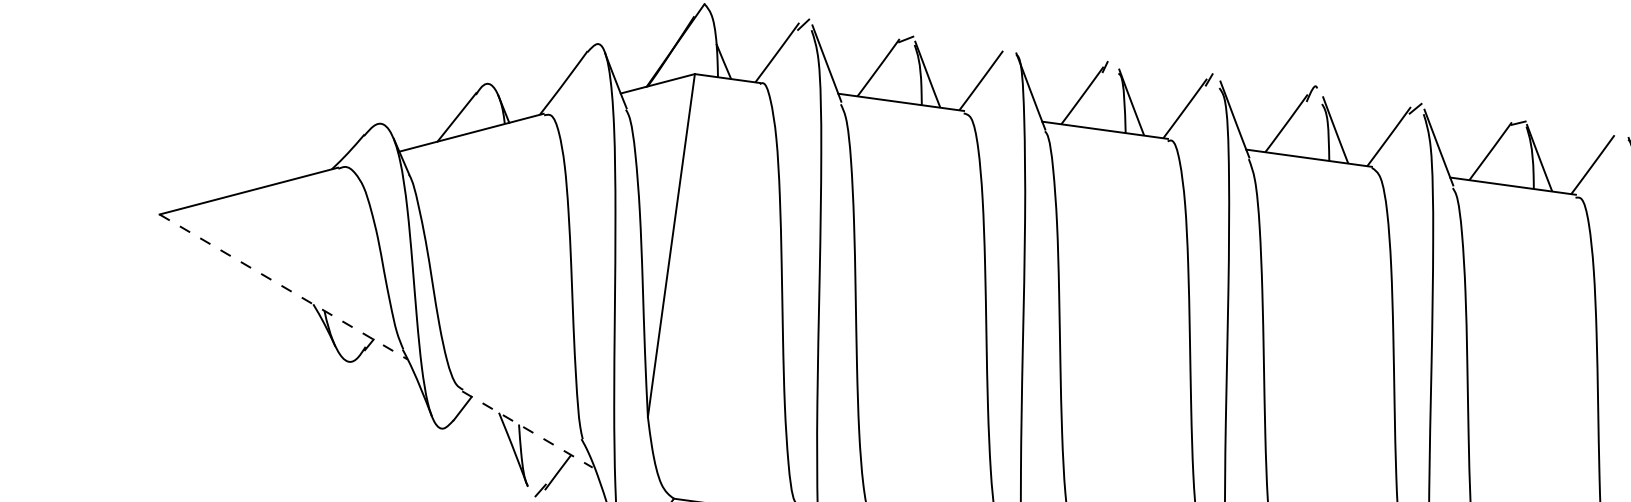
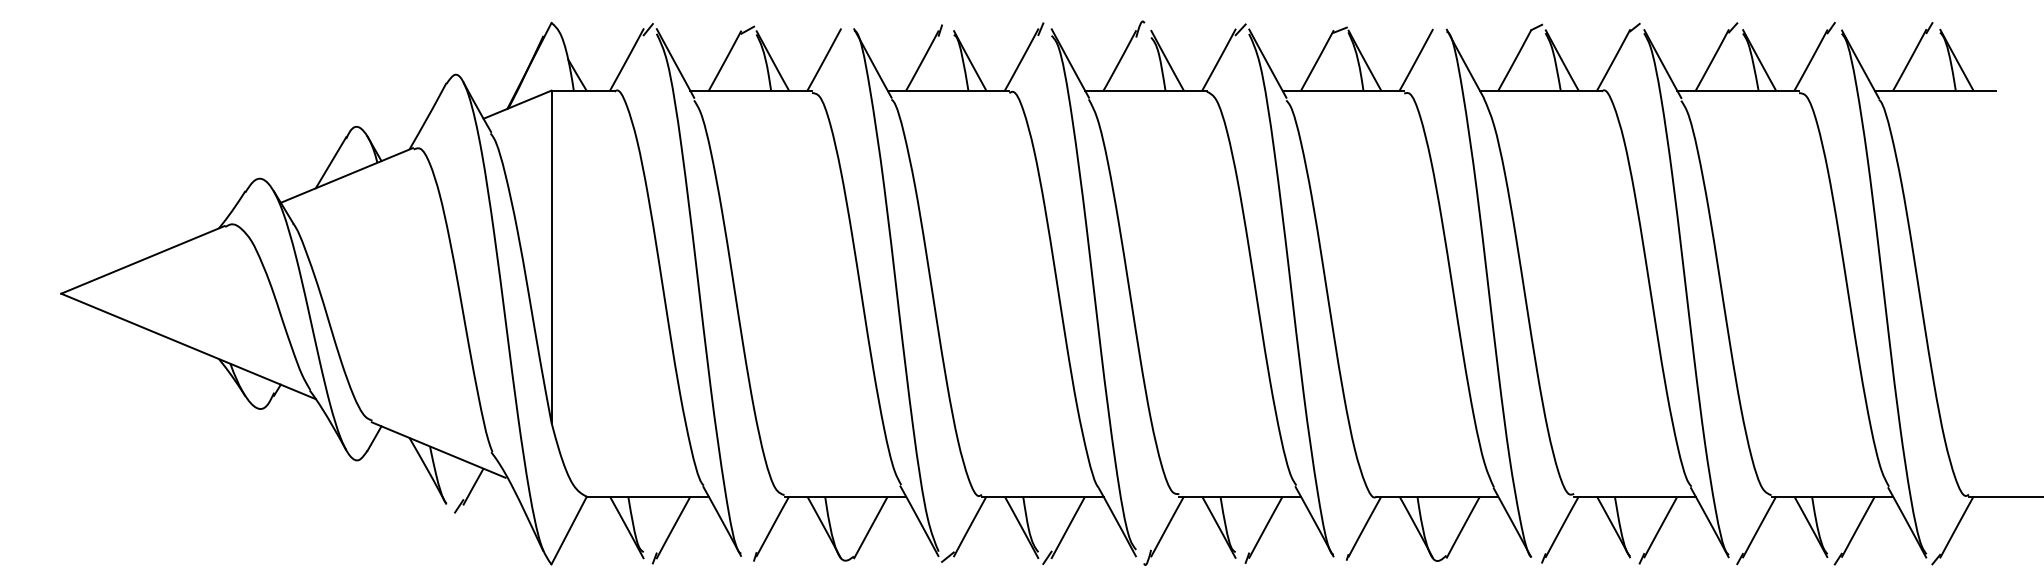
line: (283, 287) -> (188, 346), dashed -> solid
line: (528, 430) -> (439, 450), dashed -> solid

